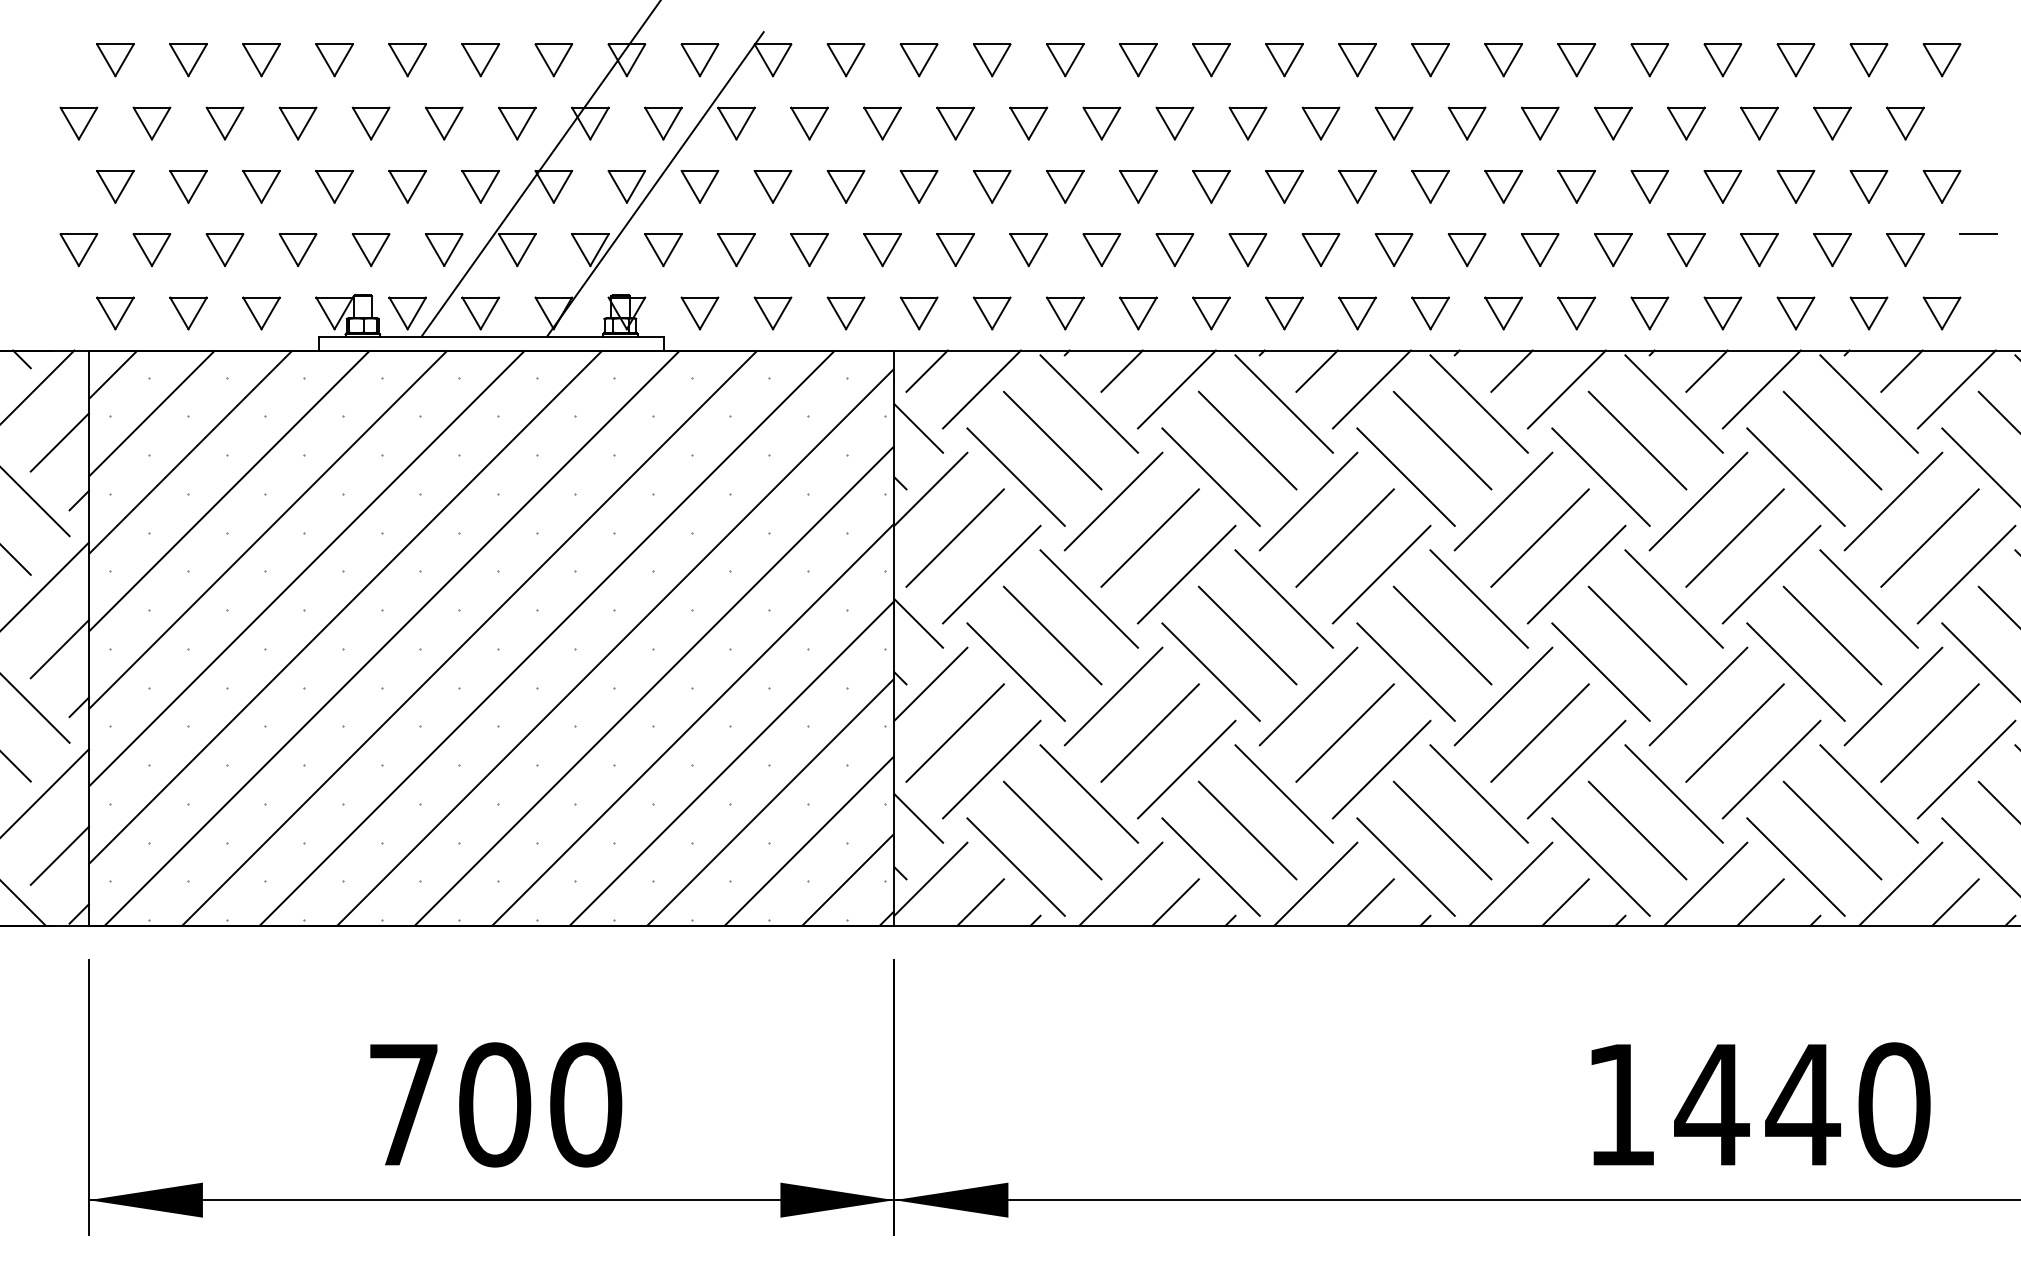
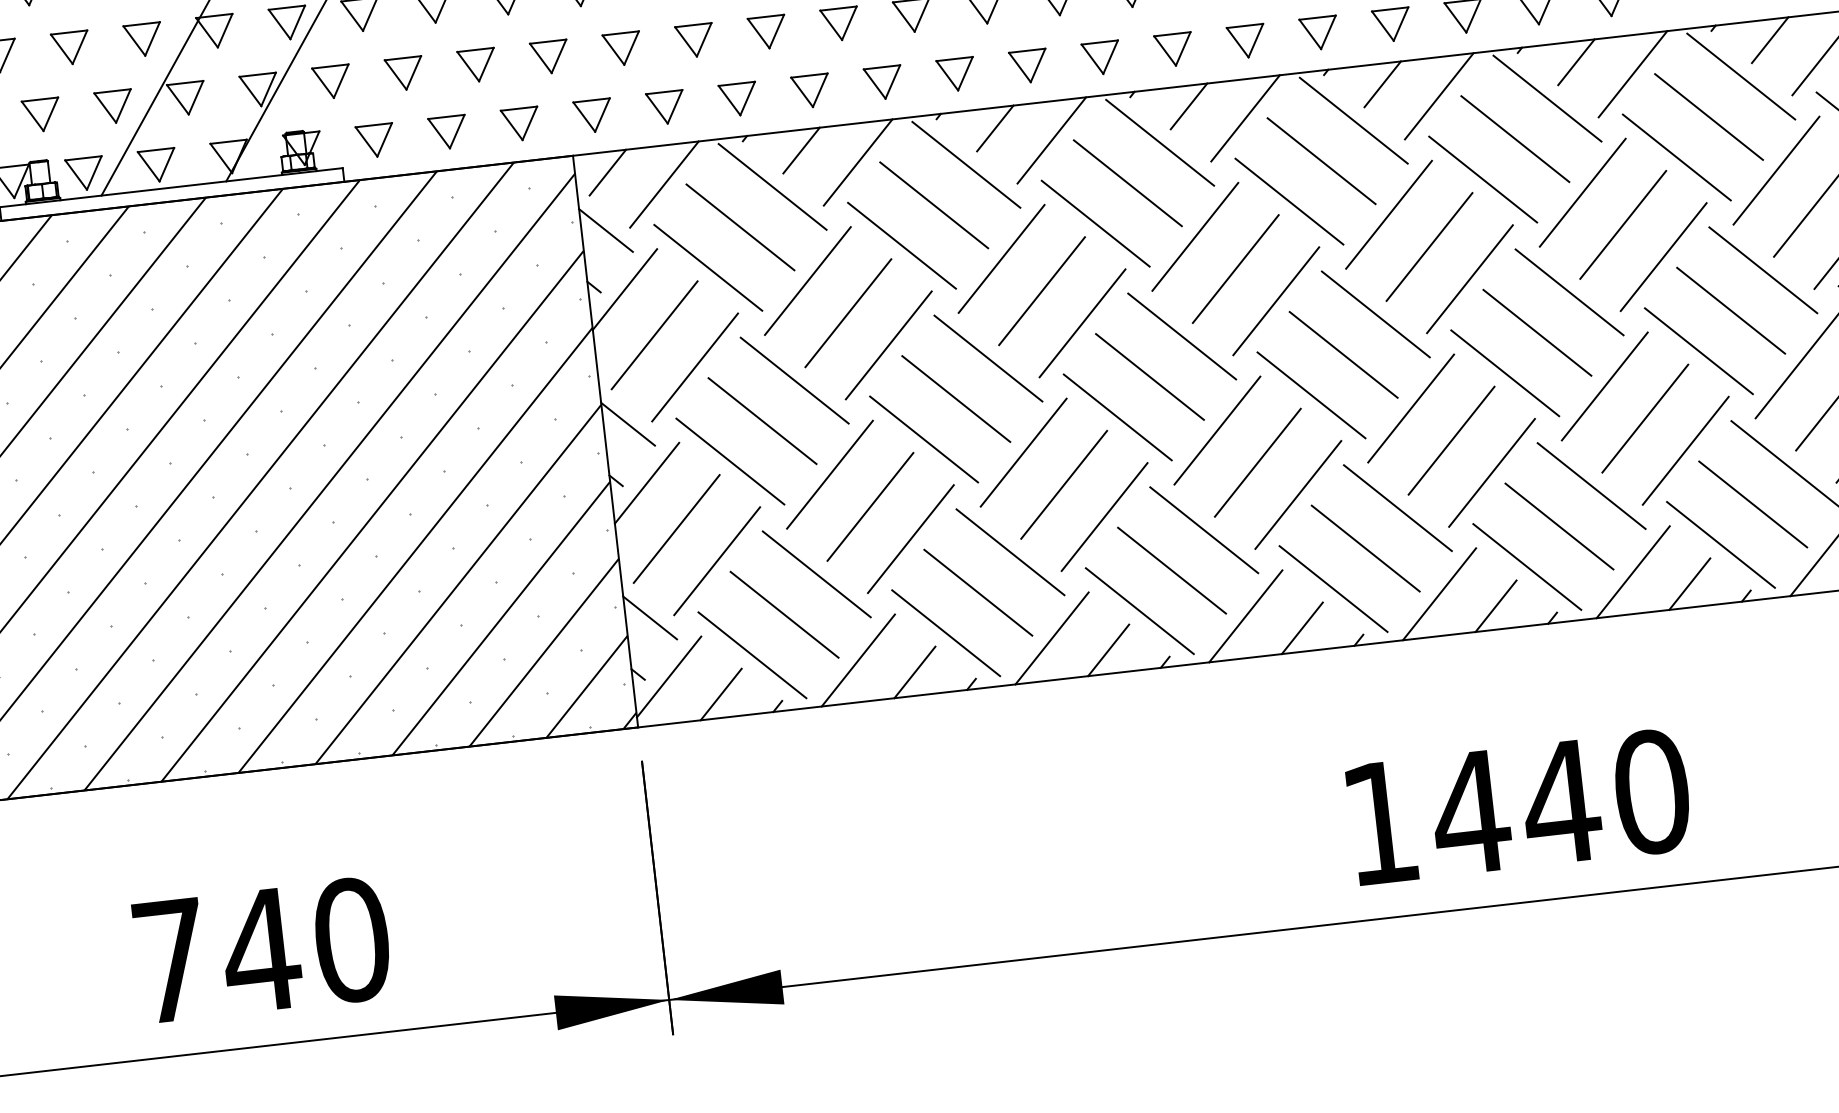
text: (494, 1104) -> (261, 950), 700 -> 740

